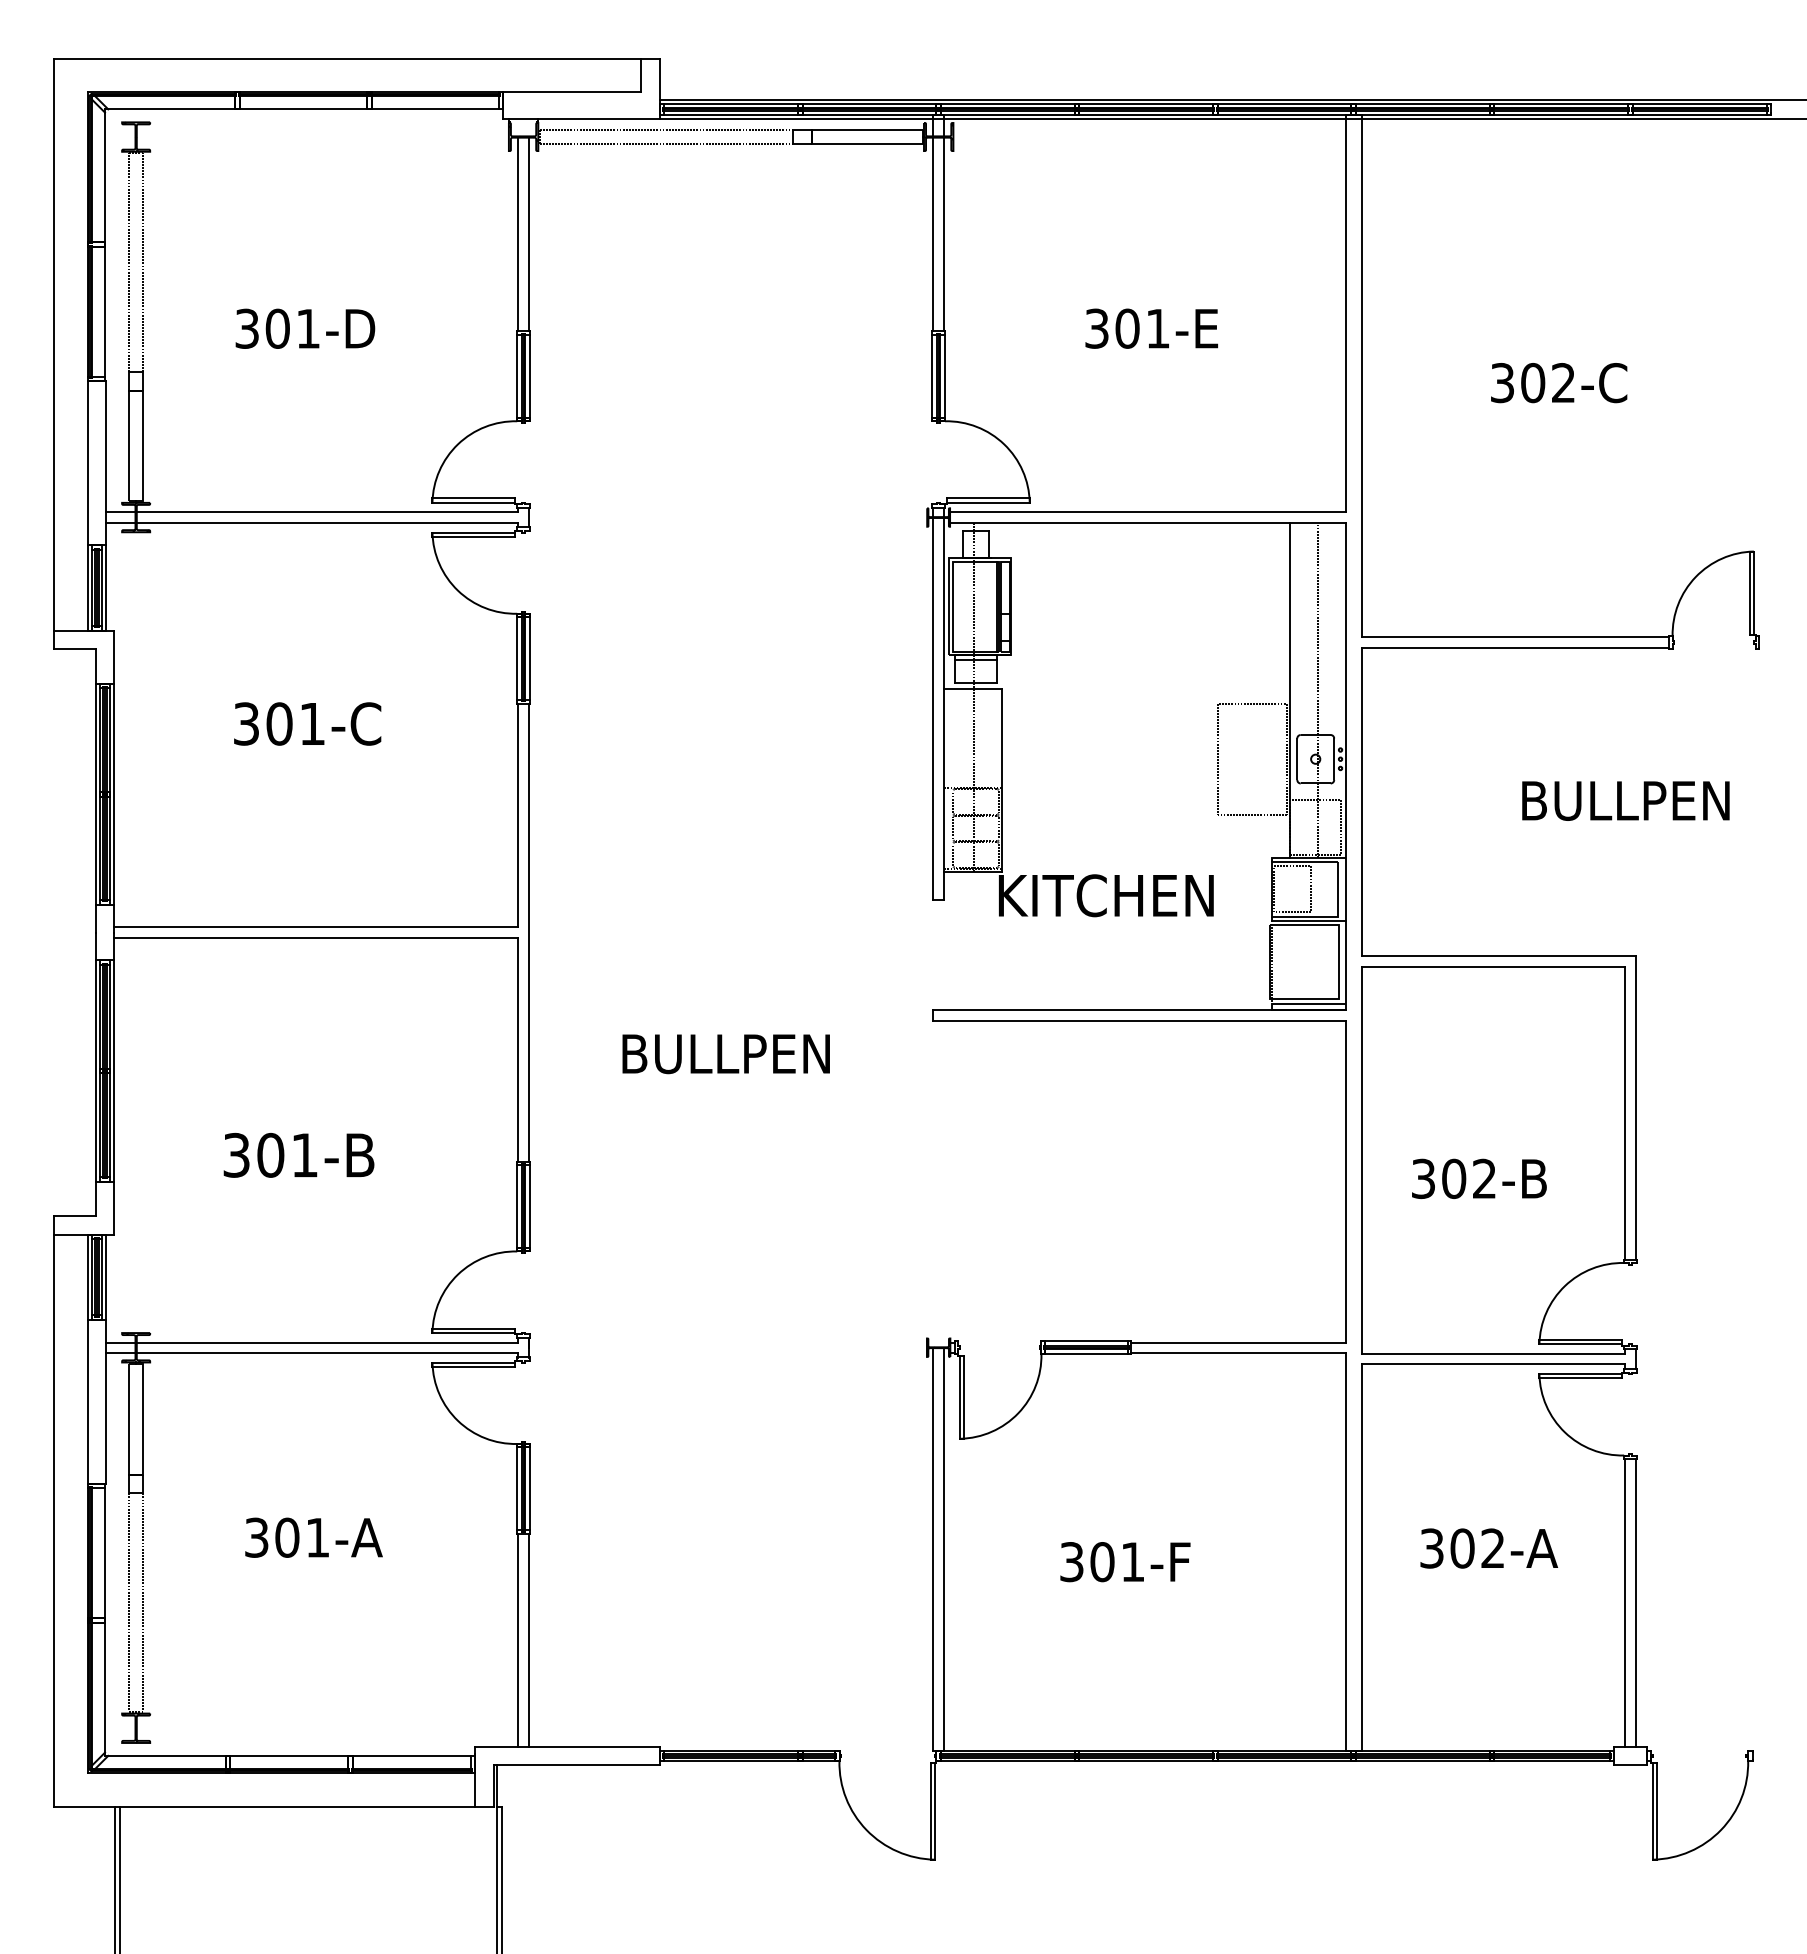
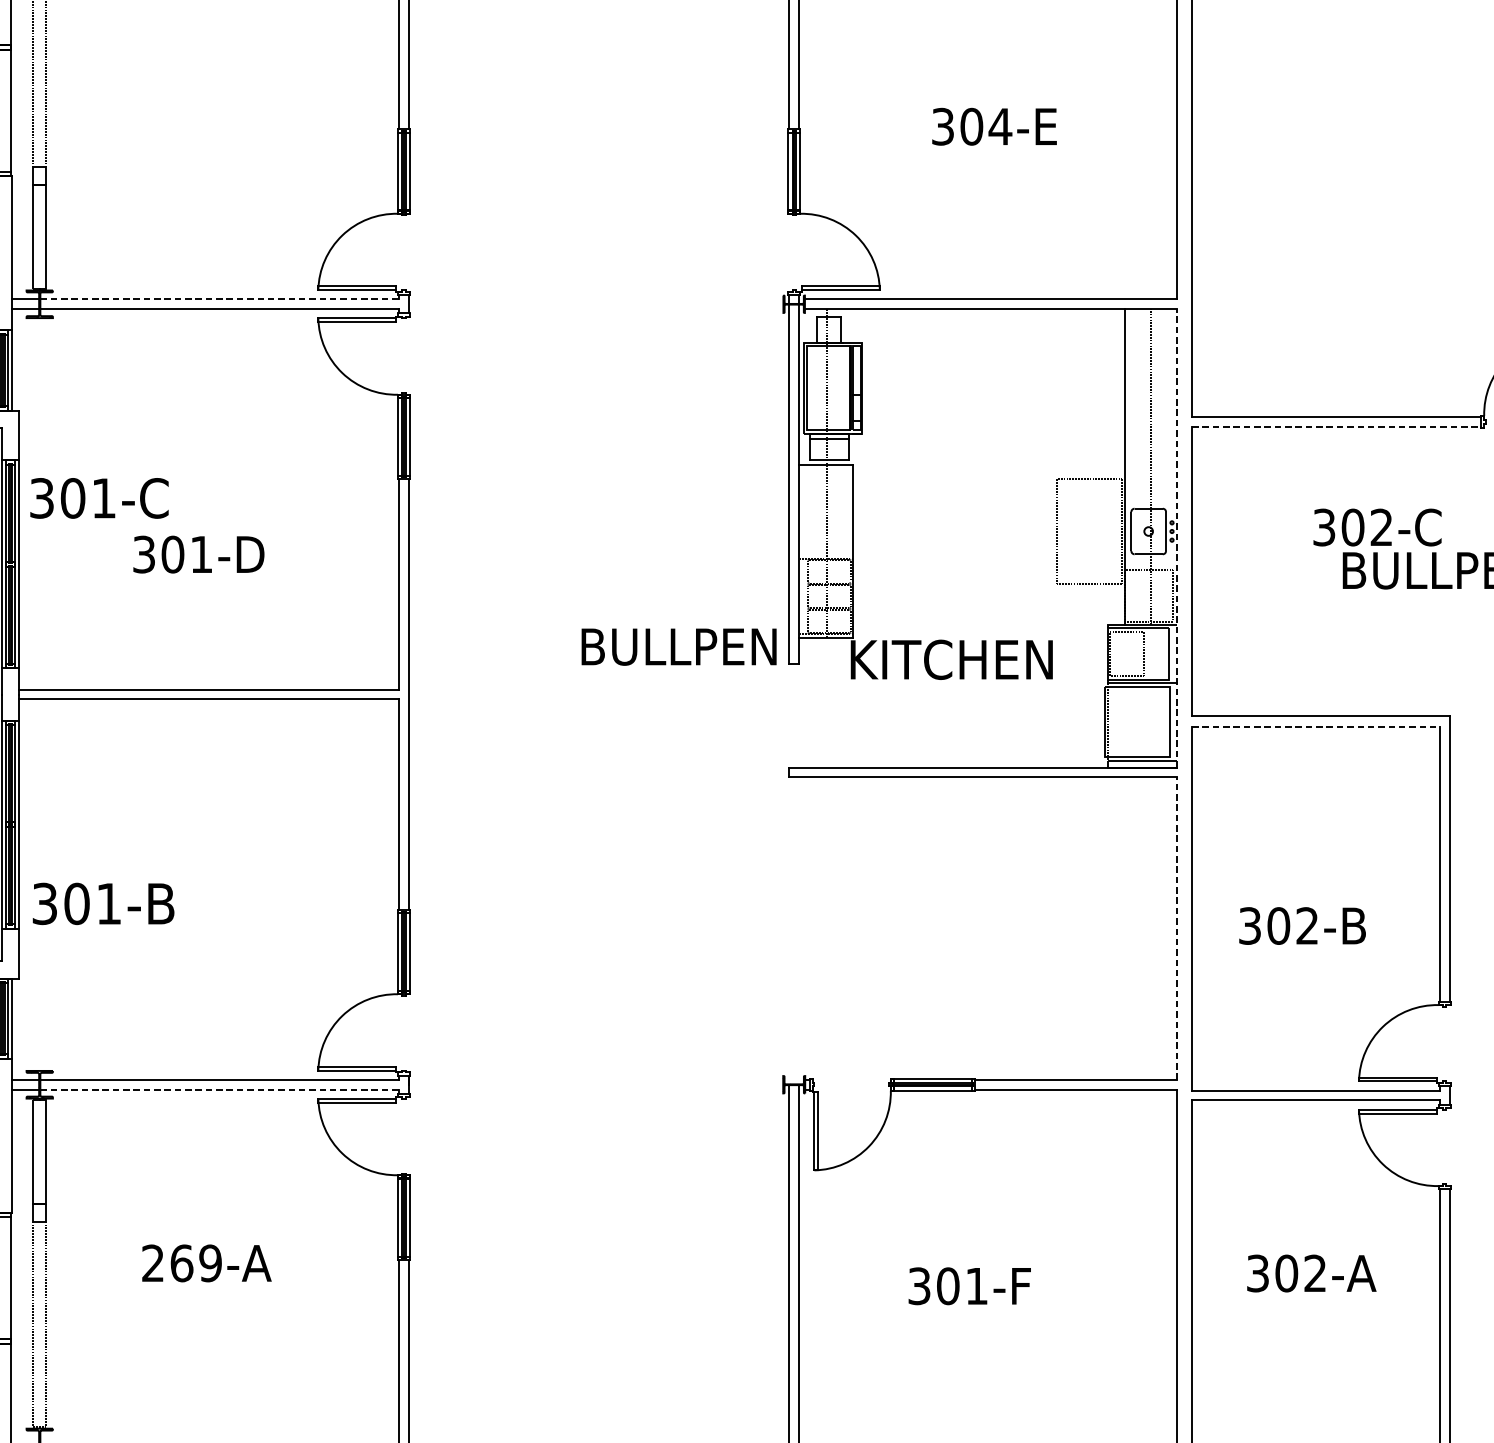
text: (305, 328) -> (198, 554), moved
text: (1157, 328) -> (999, 126), 301-E -> 304-E
text: (1559, 383) -> (1377, 527), moved
line: (327, 512) -> (219, 299), solid -> dashed
line: (1515, 647) -> (1336, 426), solid -> dashed
text: (307, 723) -> (99, 497), moved
line: (1345, 766) -> (1176, 538), solid -> dashed
line: (1493, 967) -> (1315, 727), solid -> dashed
text: (725, 1054) -> (678, 647), moved
text: (298, 1155) -> (103, 904), moved
line: (1345, 1181) -> (1176, 928), solid -> dashed
line: (327, 1352) -> (219, 1089), solid -> dashed
text: (287, 1537) -> (182, 1263), 301-A -> 269-A

